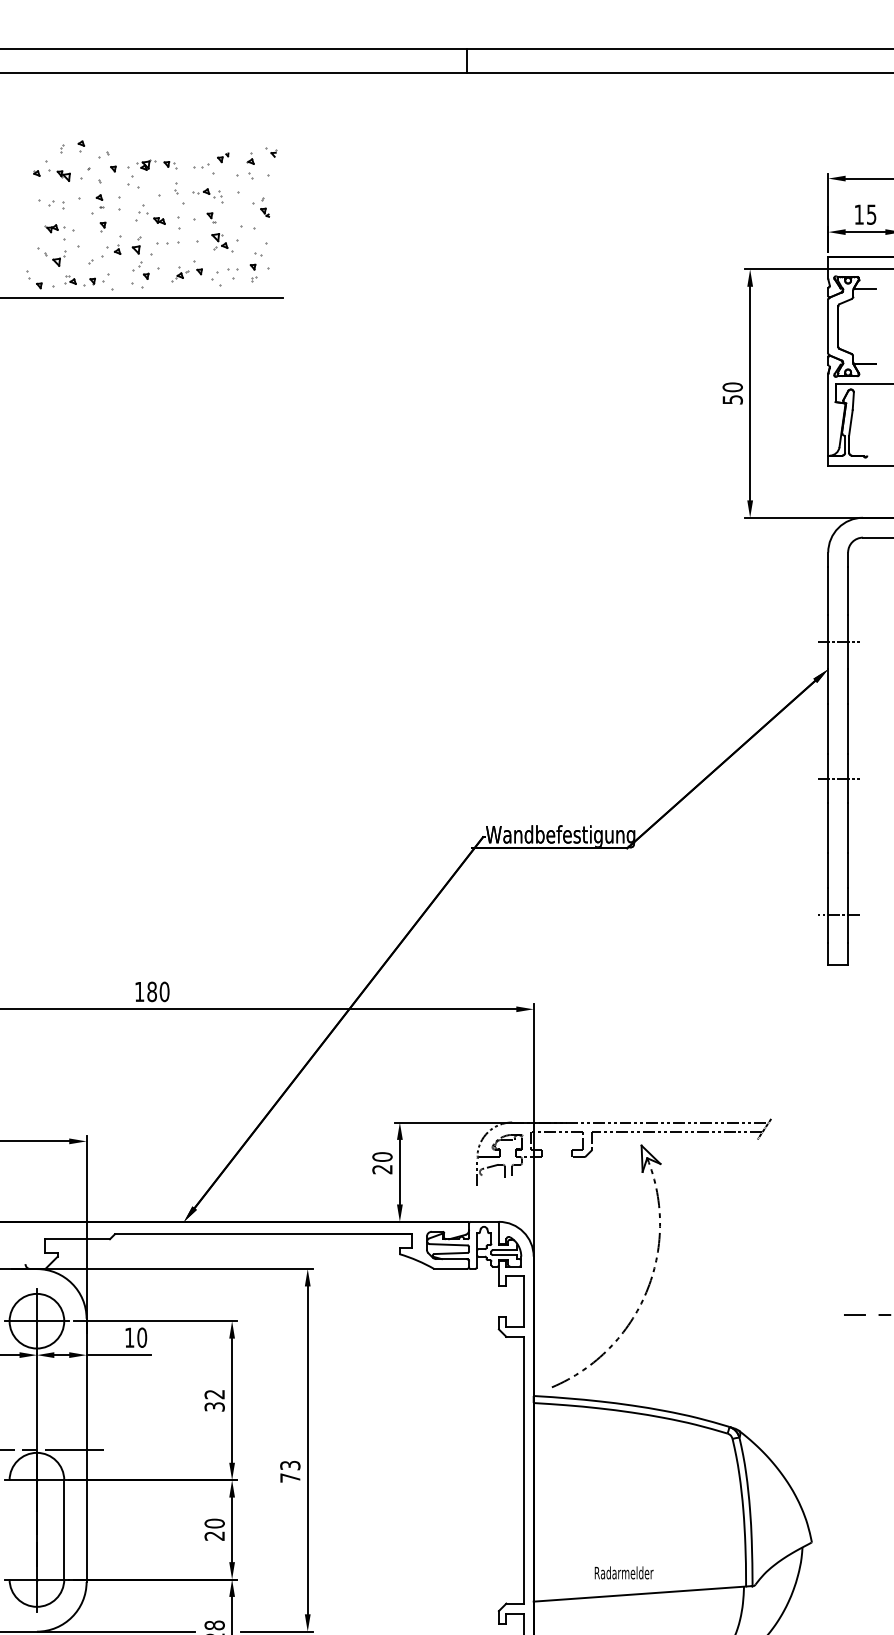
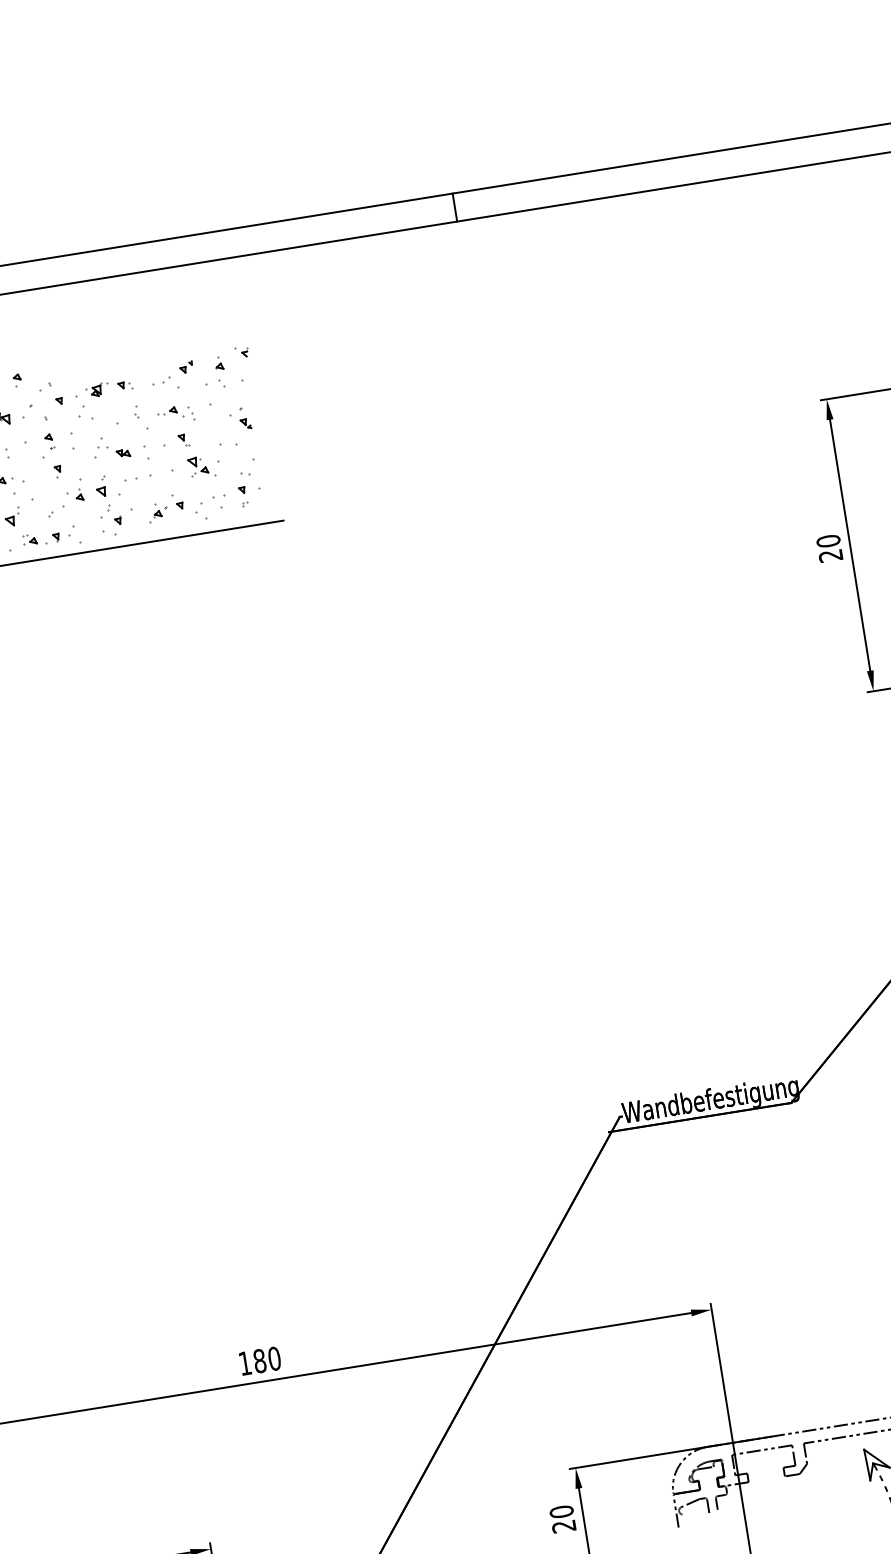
text: (732, 399) -> (830, 555), 50 -> 20

